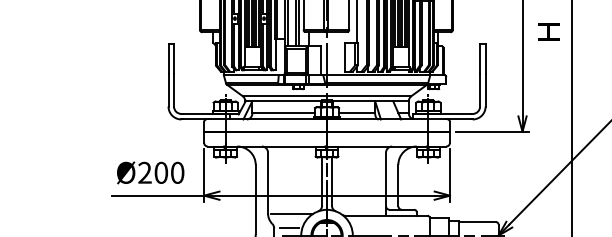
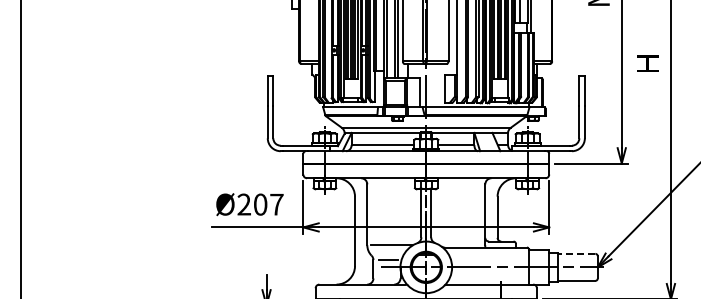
text: (177, 172) -> (276, 204), Ø200 -> Ø207
line: (477, 221) -> (576, 253), solid -> dashed

